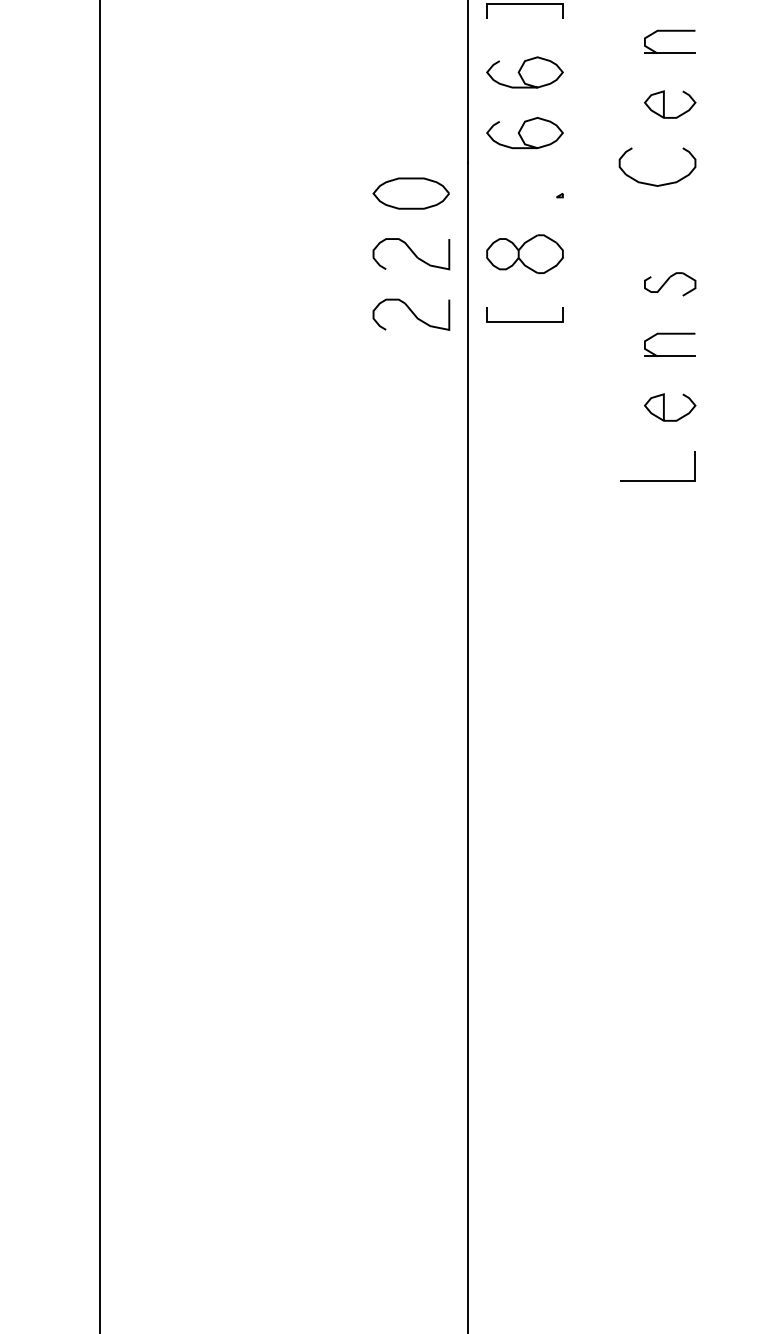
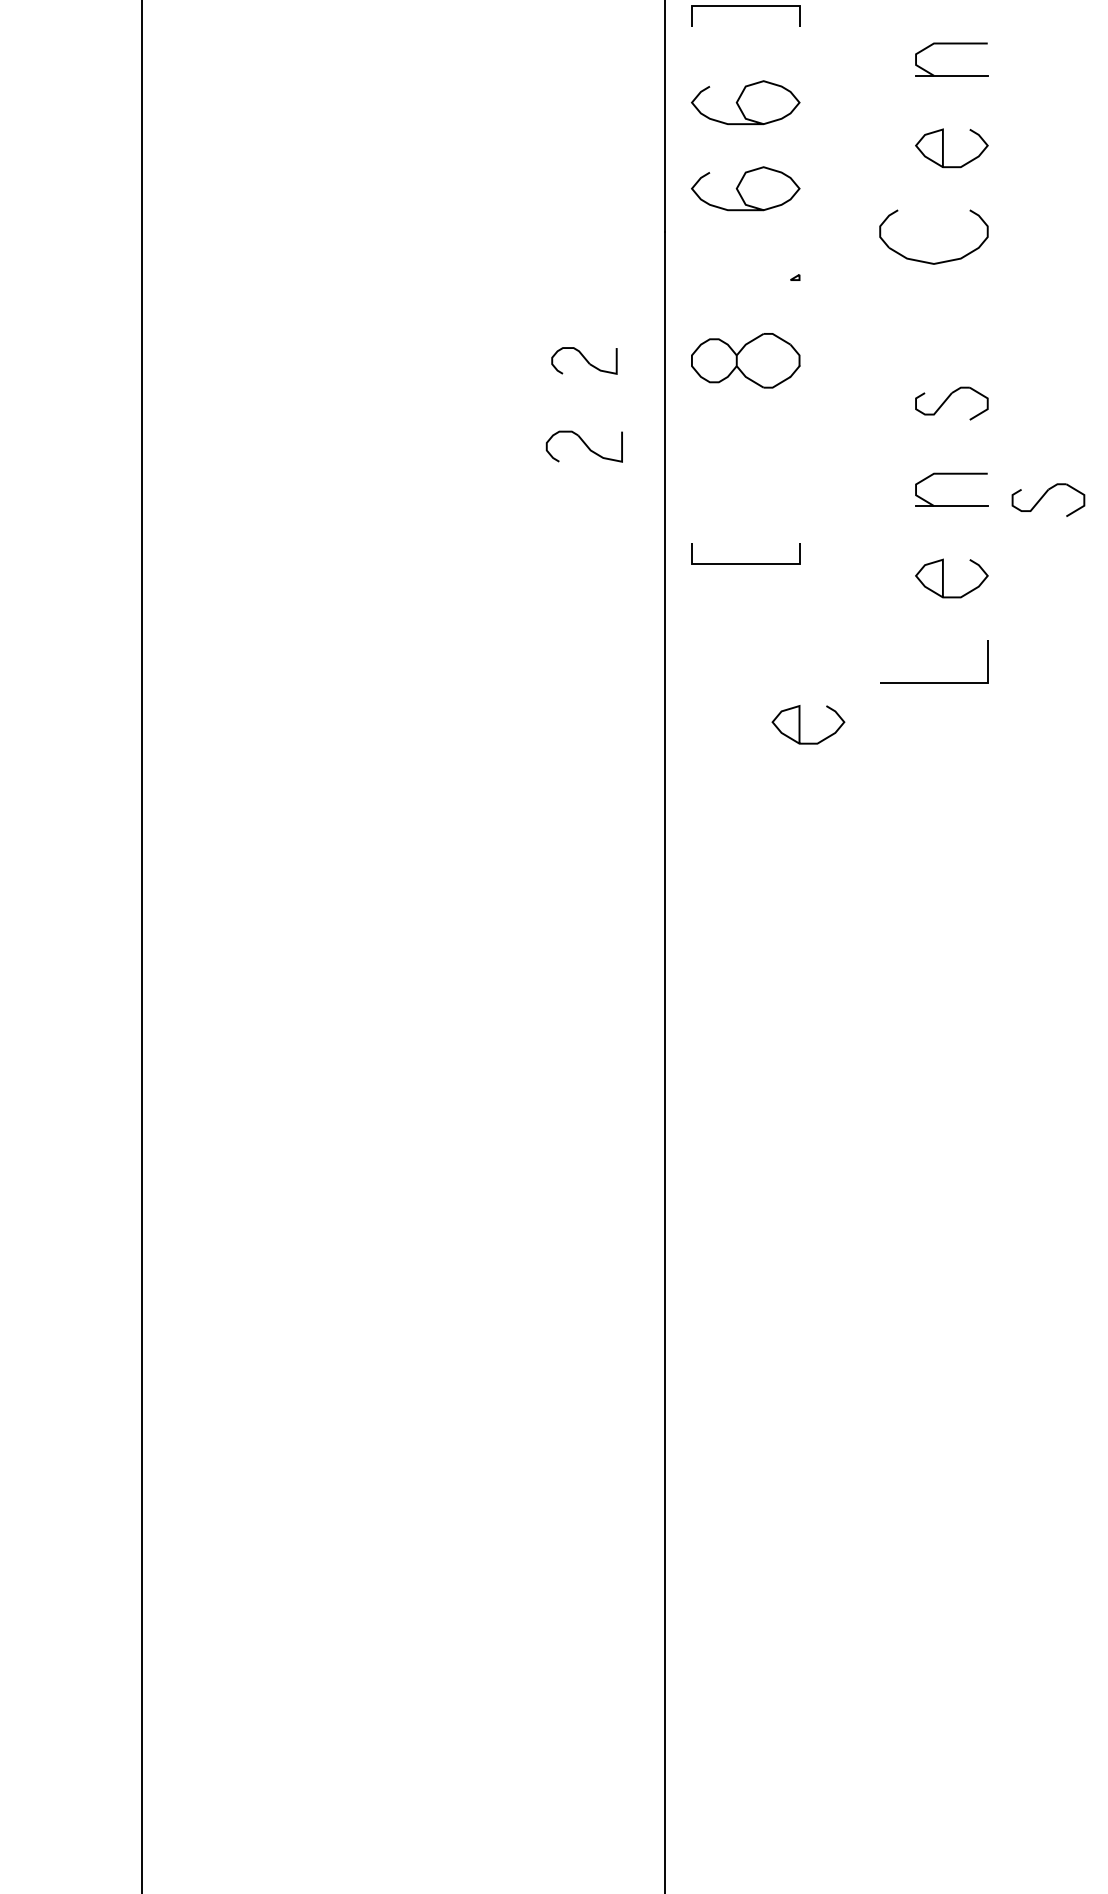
part: (410, 193) -> (583, 274), removed
part: (411, 254) -> (584, 361), size x0.6
part: (411, 314) -> (584, 446), size x0.7
line: (524, 321) -> (745, 562), moved
part: (738, 352) -> (1048, 500), added
curve: (563, 510) -> (800, 724), added

